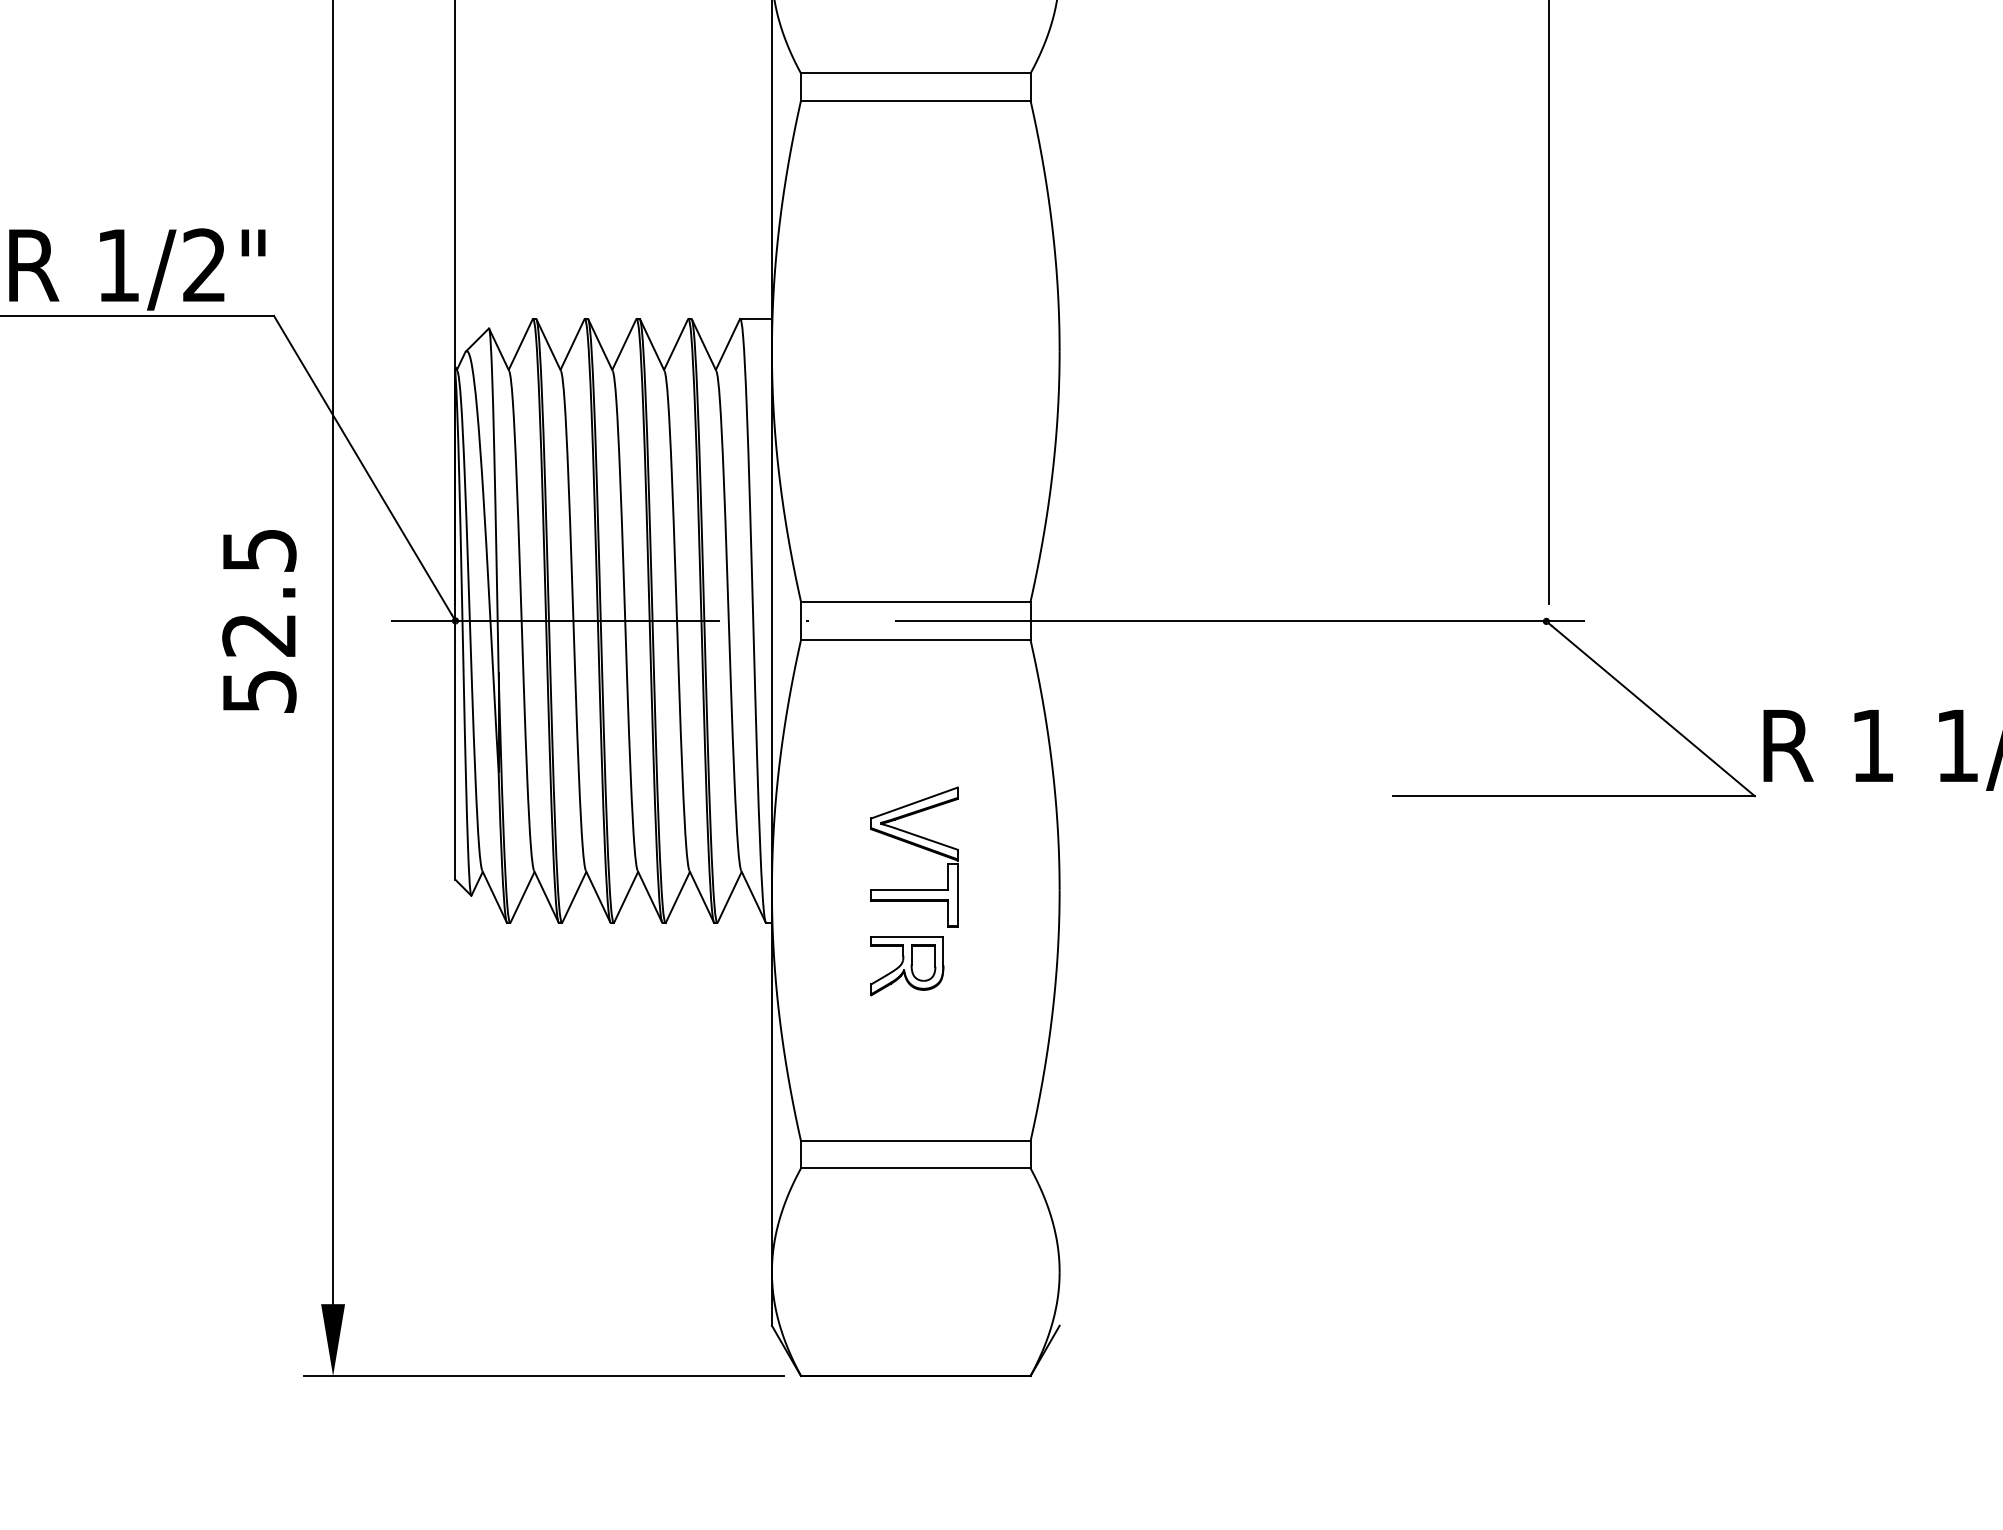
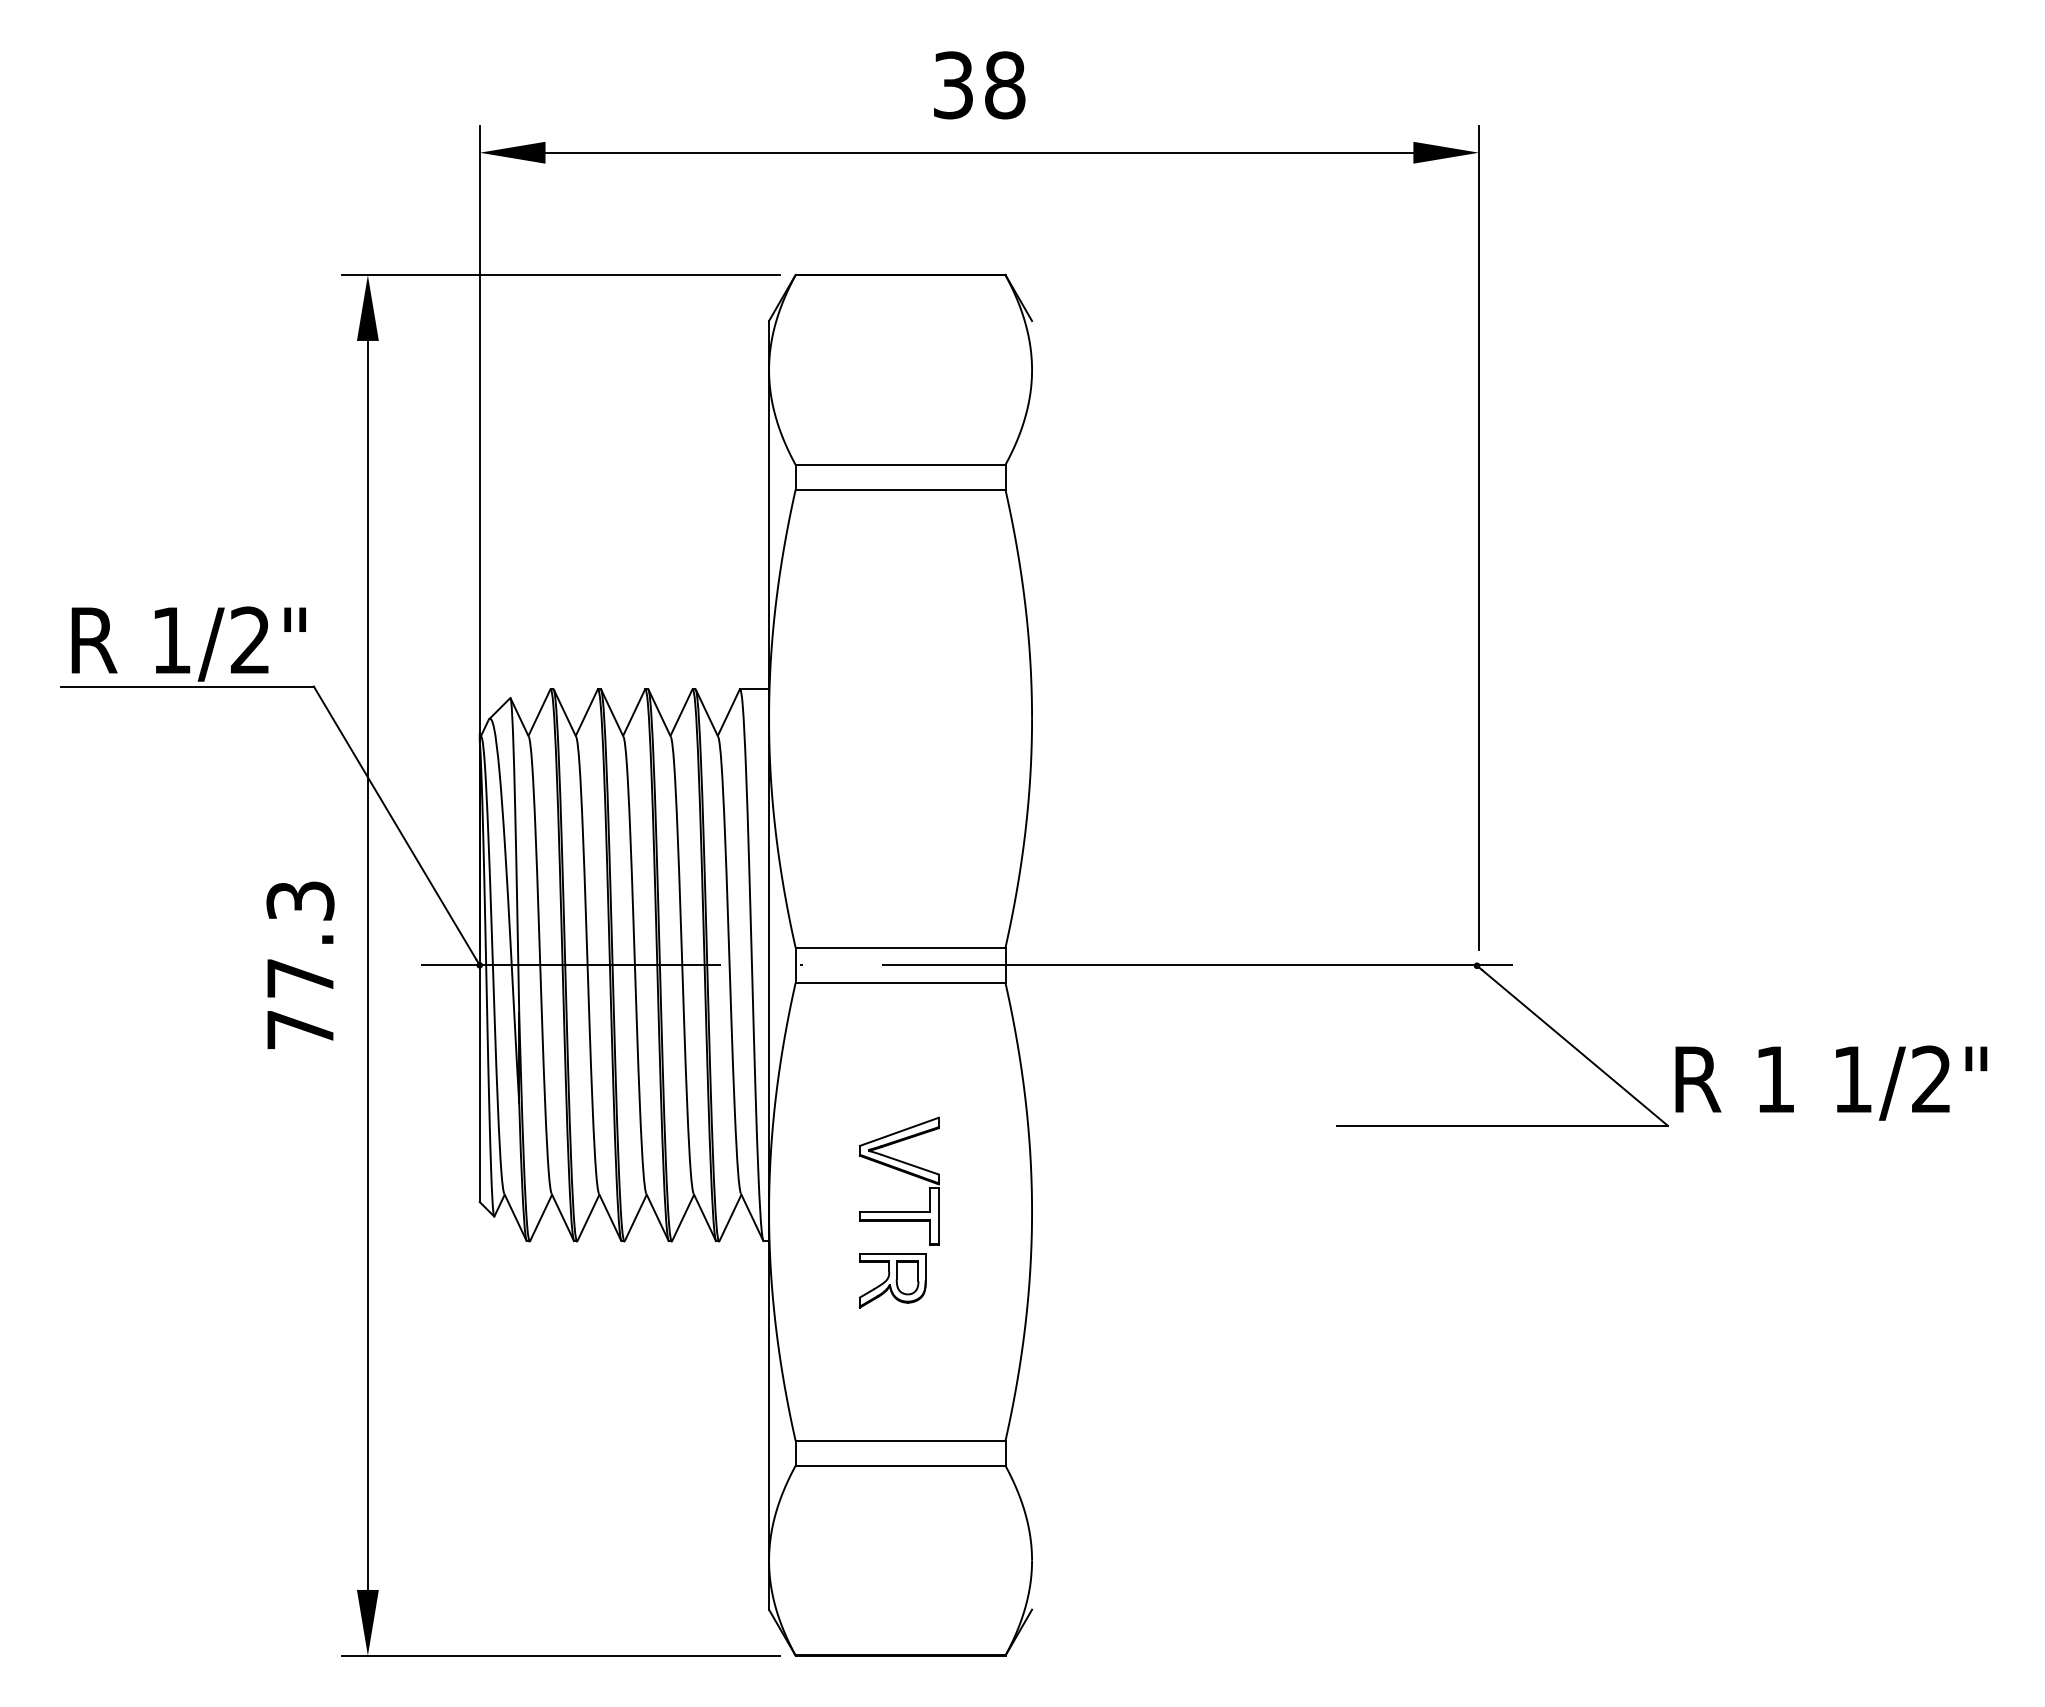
text: (259, 621) -> (300, 965), 52.5 -> 77.3

